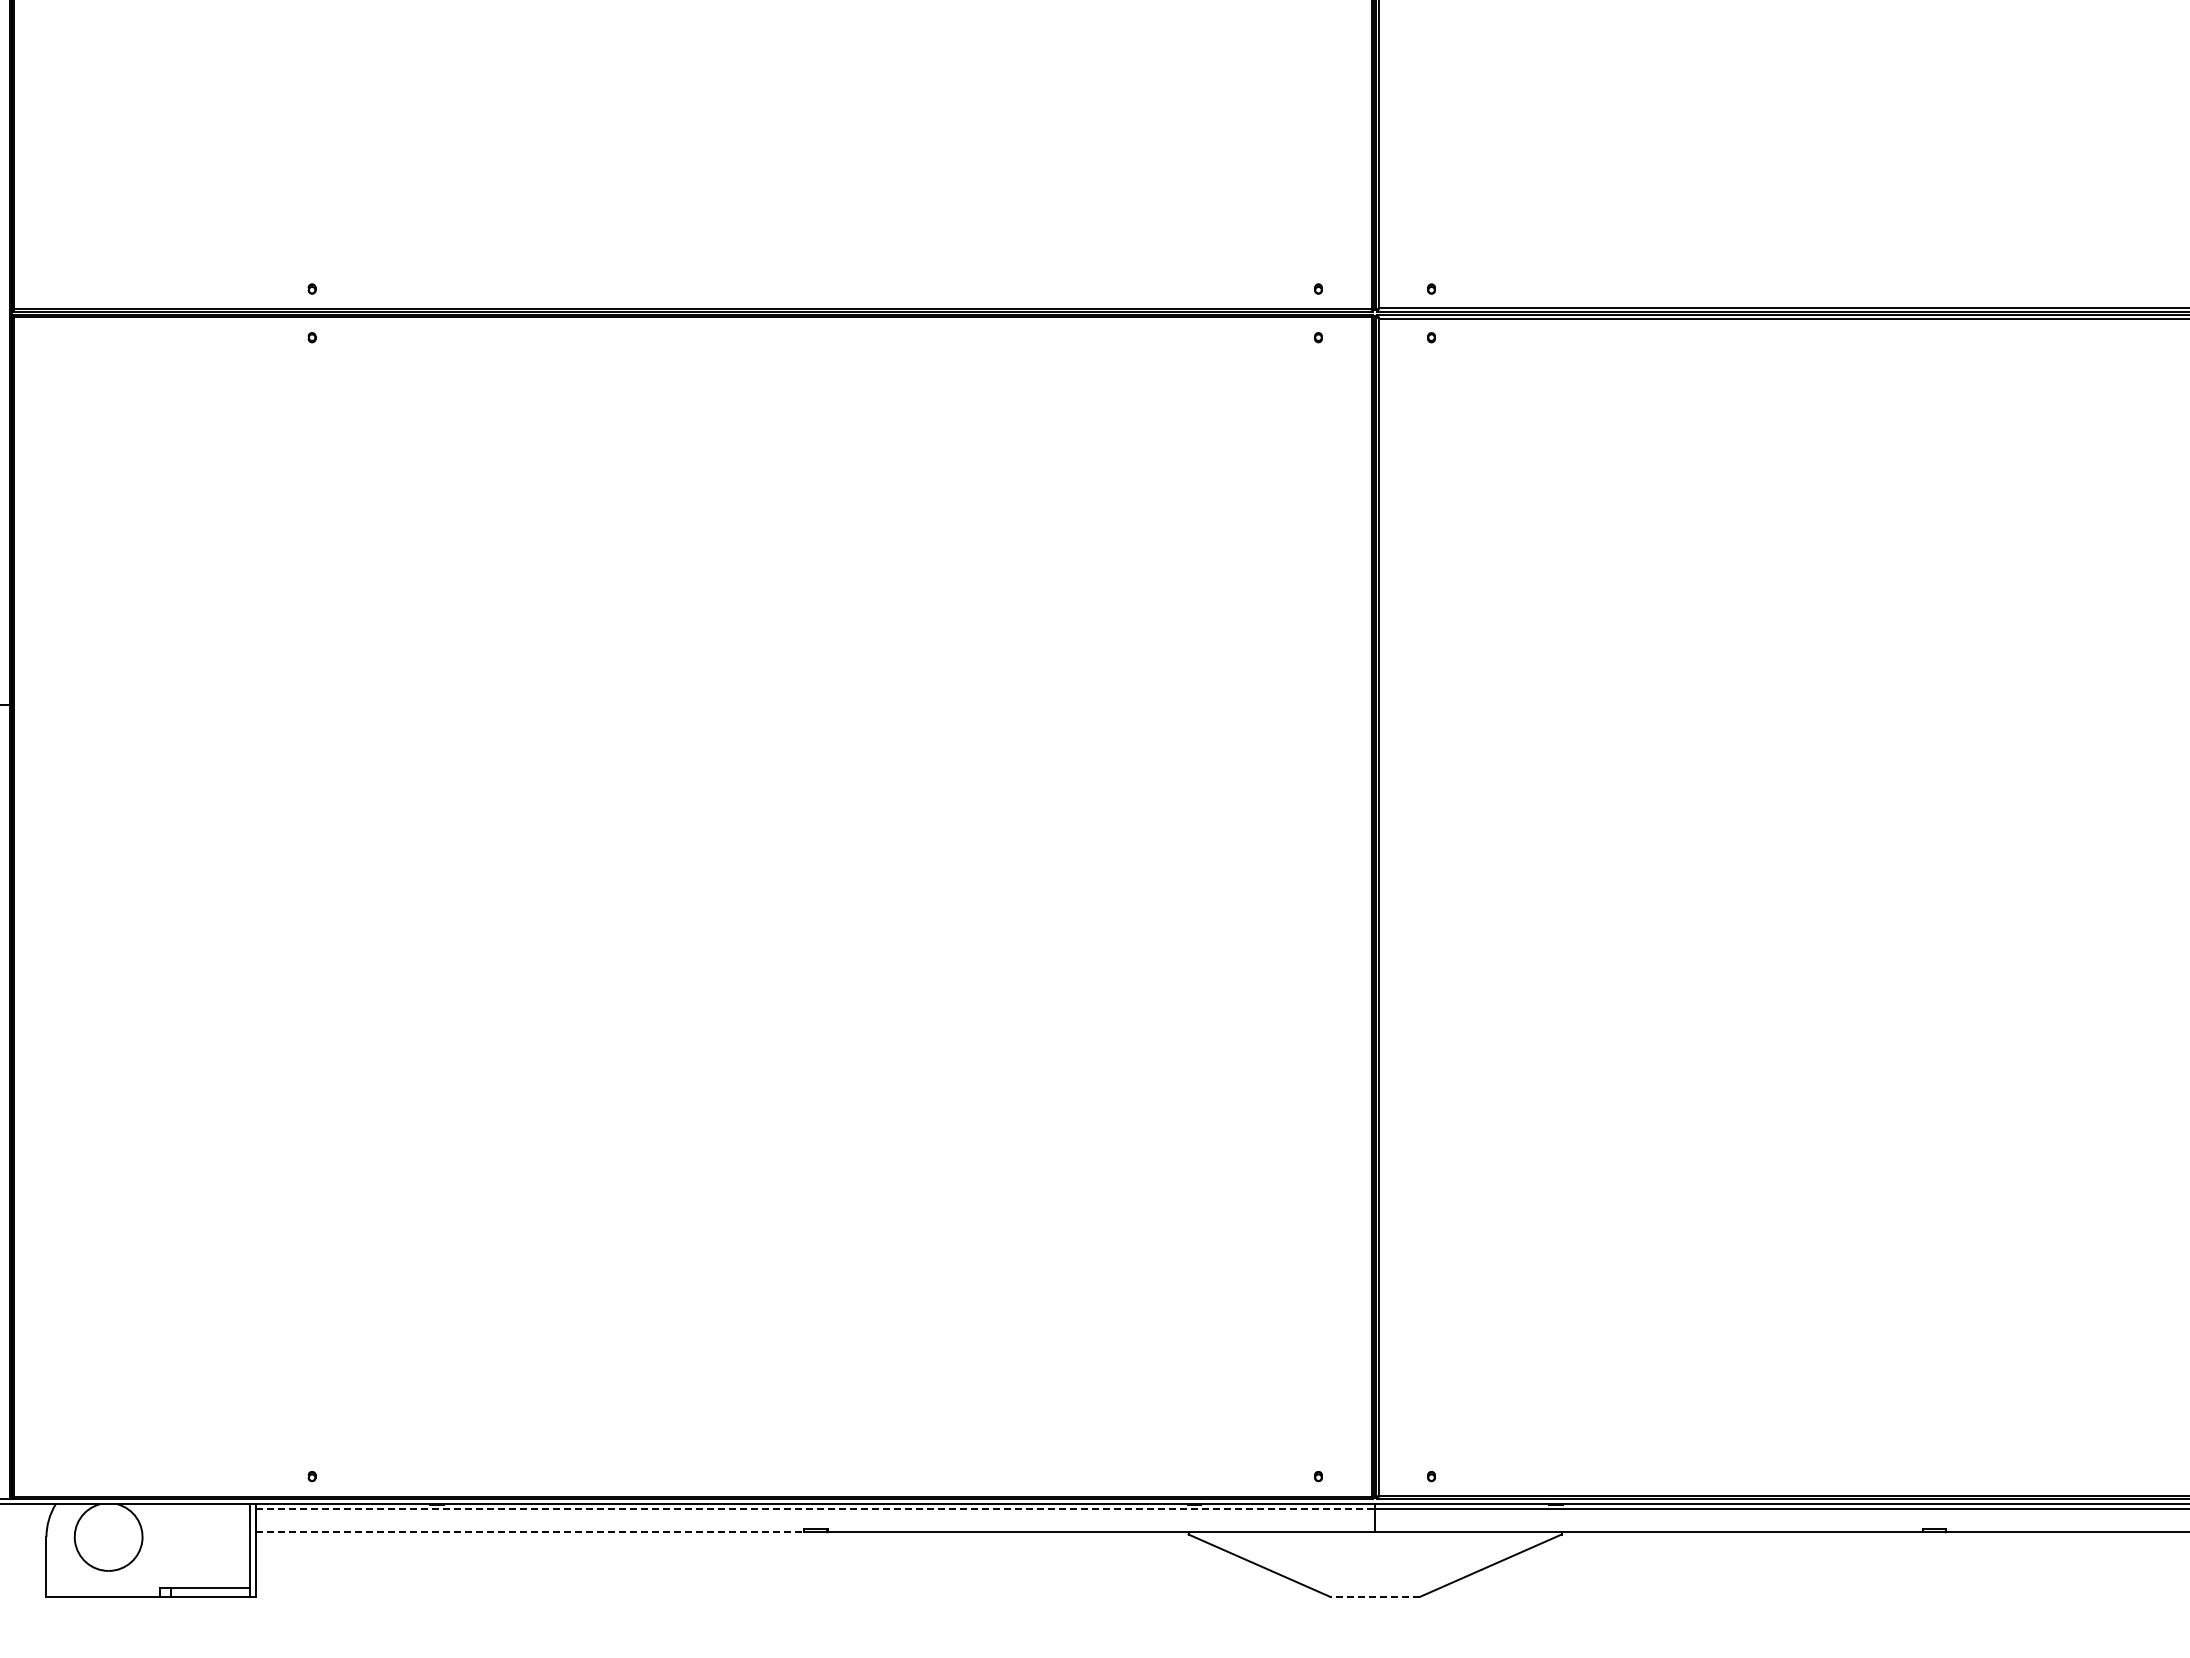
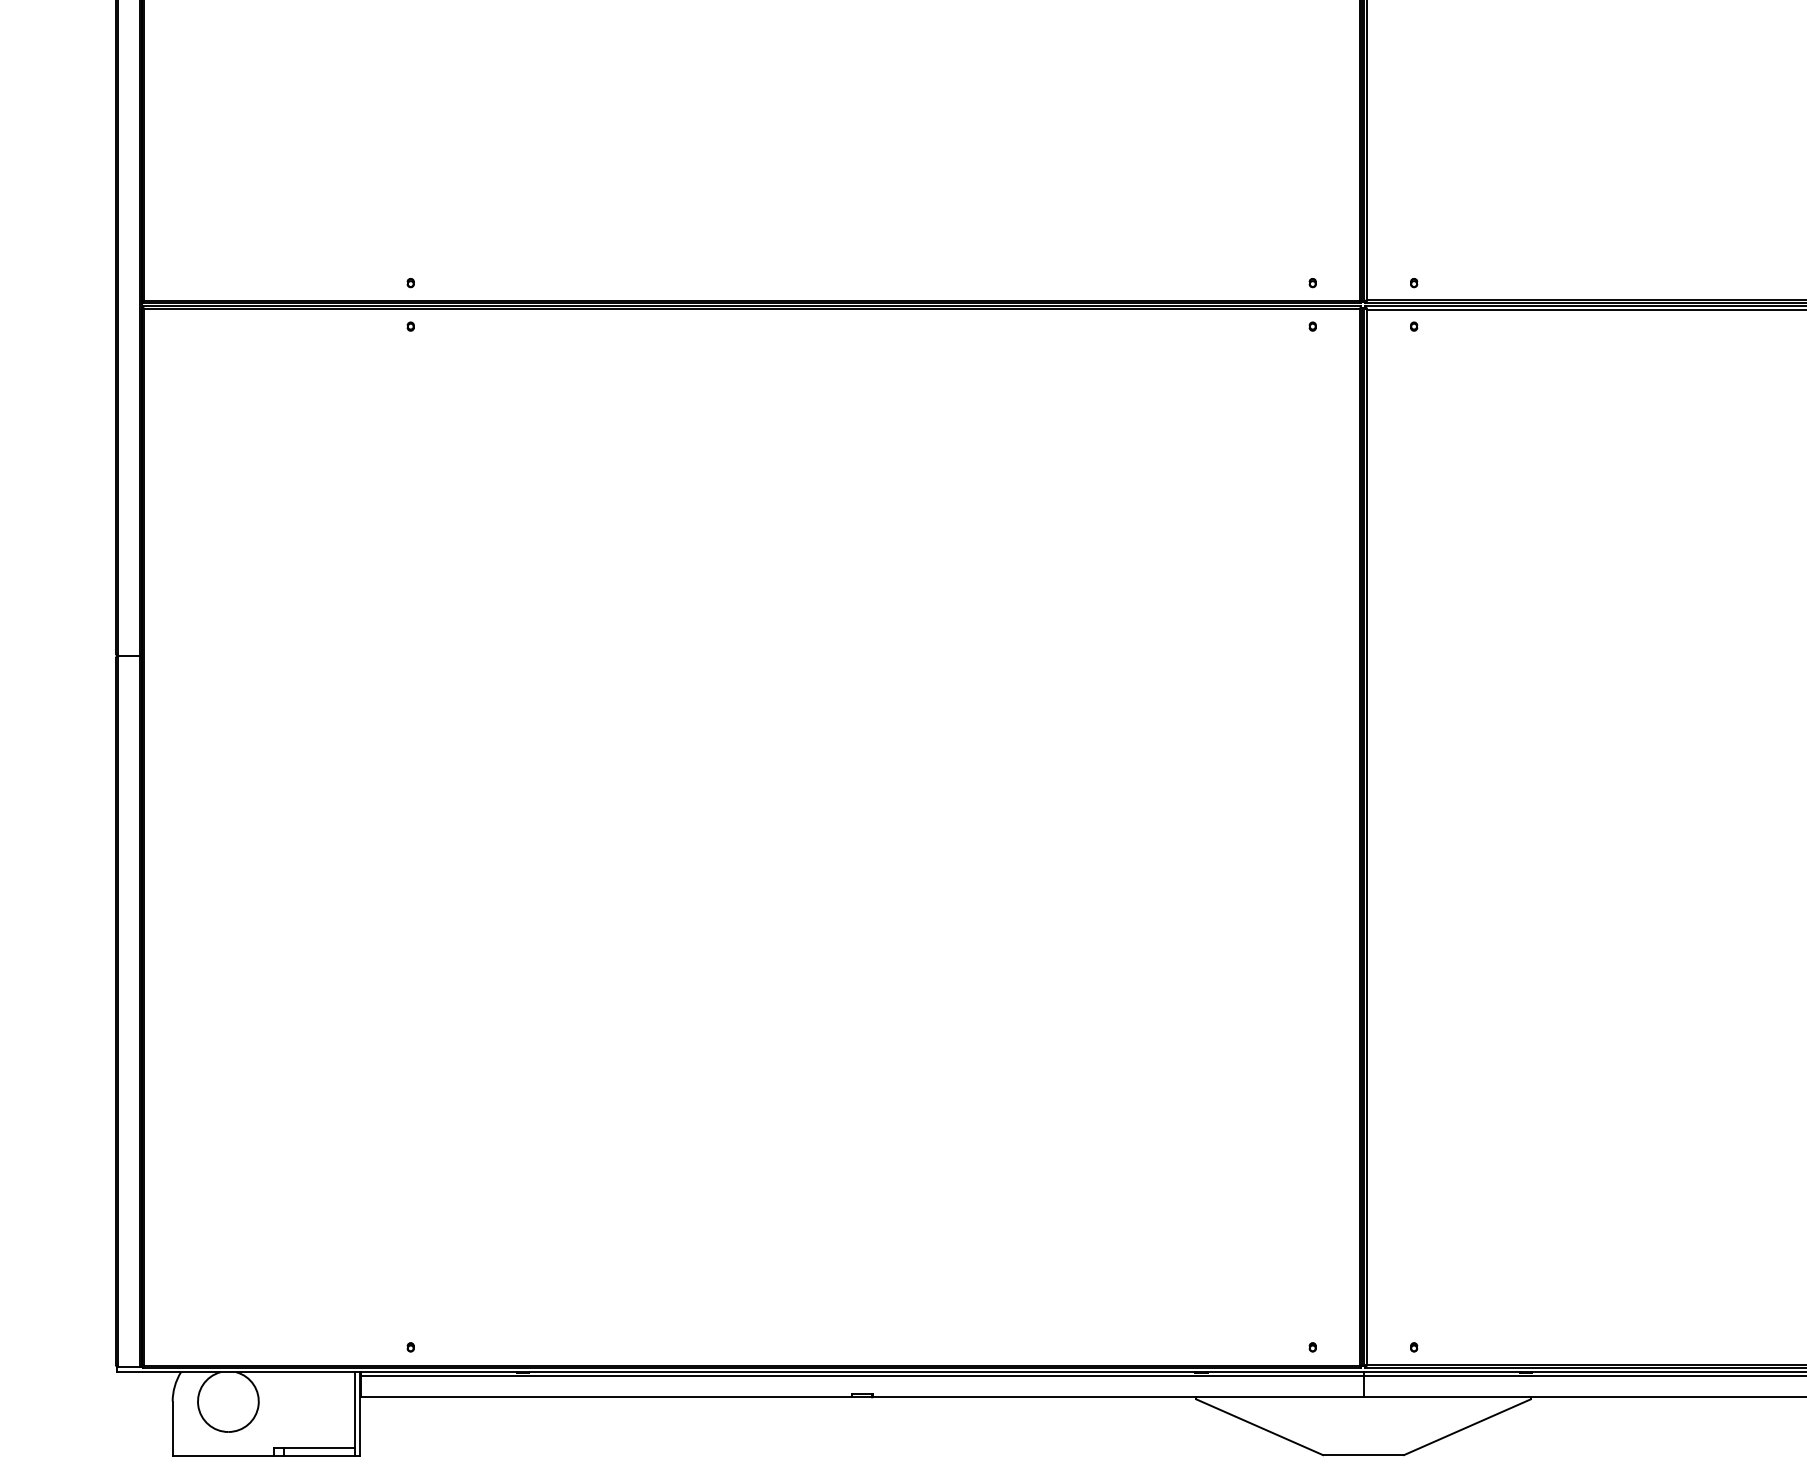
line: (816, 1508) -> (862, 1376), dashed -> solid
line: (530, 1532) -> (606, 1397), dashed -> solid
line: (1374, 1596) -> (1362, 1454), dashed -> solid

